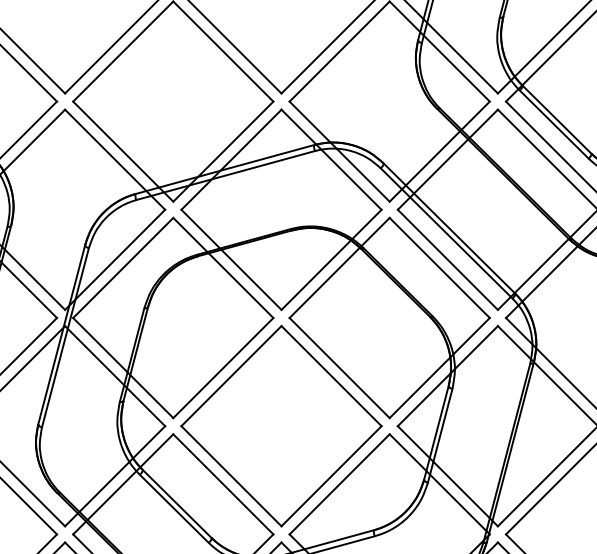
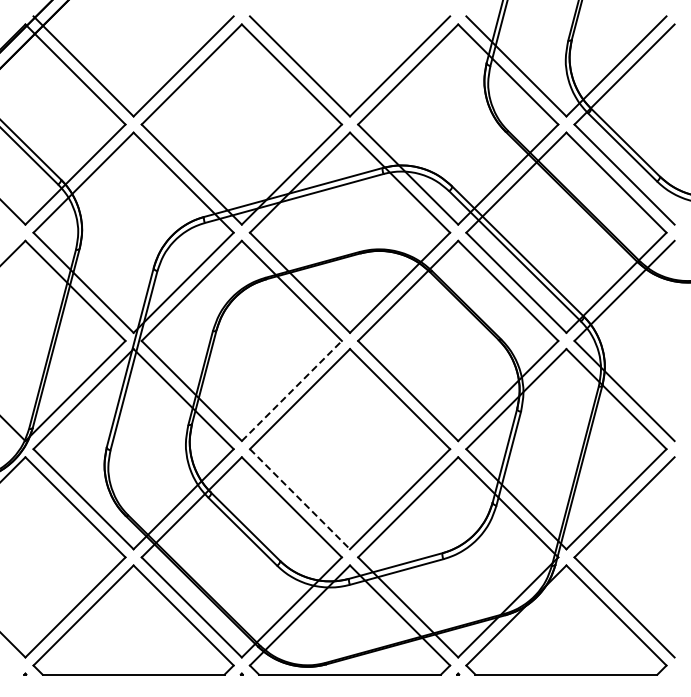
line: (222, 368) -> (291, 391), solid -> dashed
line: (231, 476) -> (300, 499), solid -> dashed

